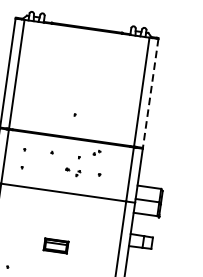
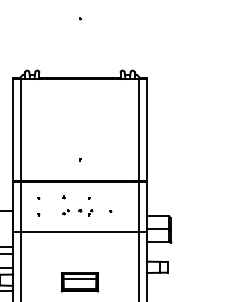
line: (150, 92) -> (146, 129), dashed -> solid
part: (96, 152) -> (65, 212), moved
part: (55, 246) -> (79, 282), size x1.67

